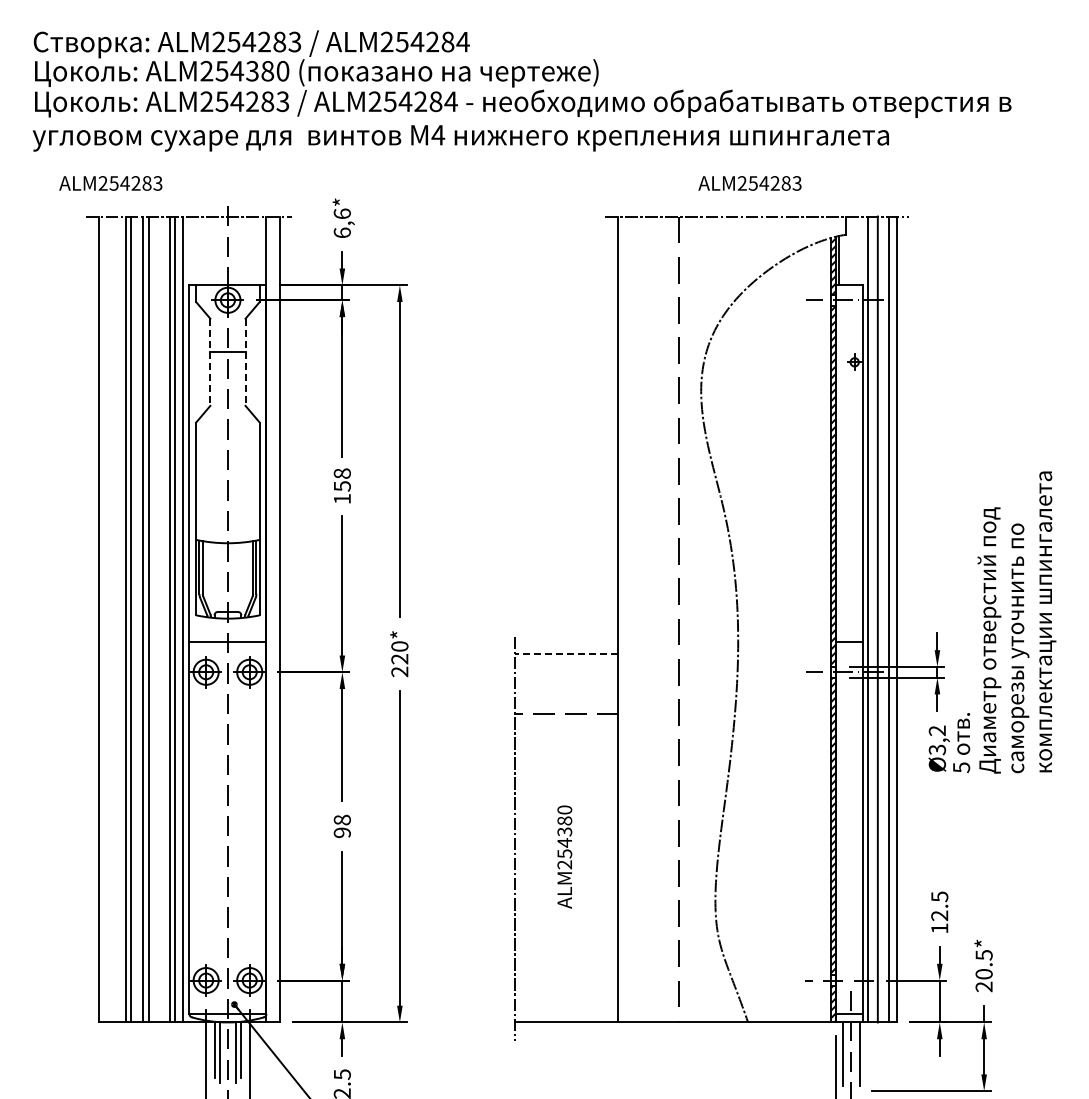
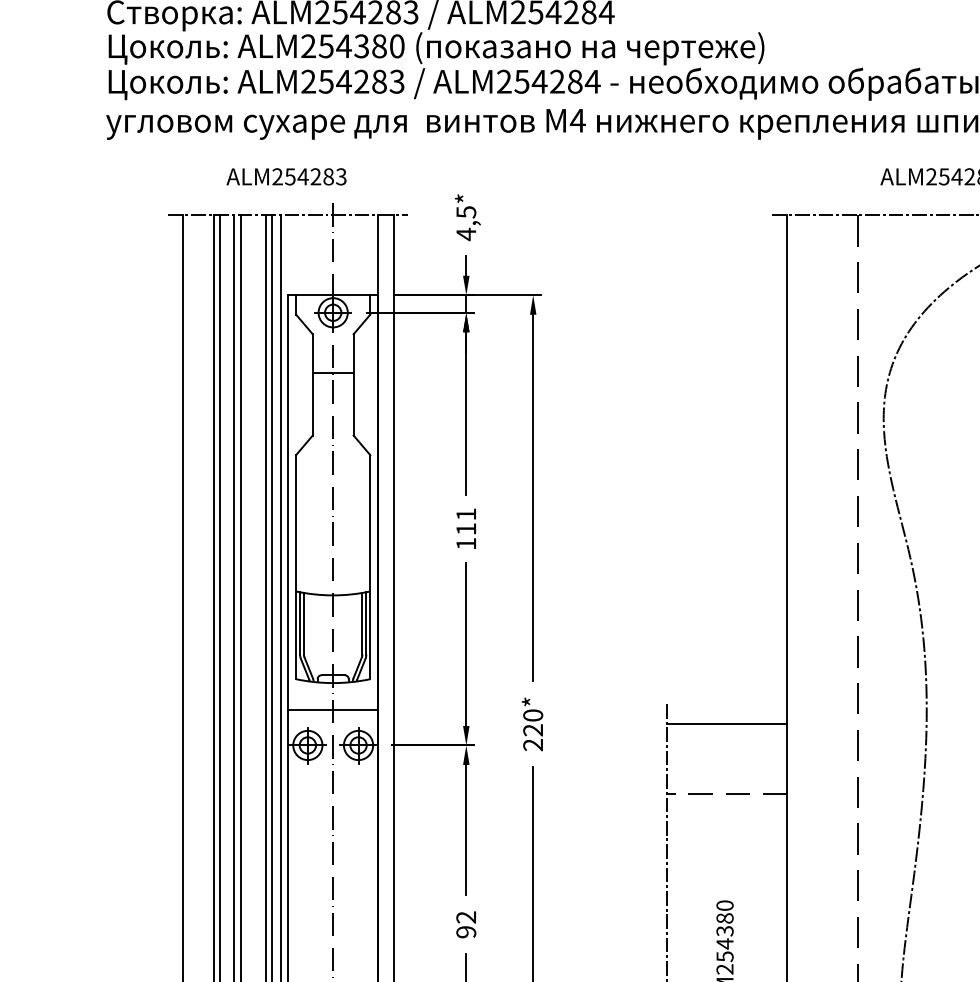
text: (110, 183) -> (286, 176), moved
text: (341, 223) -> (465, 223), 6,6* -> 4,5*
line: (210, 362) -> (312, 385), dashed -> solid
line: (245, 362) -> (353, 385), dashed -> solid
text: (341, 479) -> (465, 521), 158 -> 111
line: (566, 653) -> (727, 723), dashed -> solid
text: (341, 819) -> (465, 916), 98 -> 92

